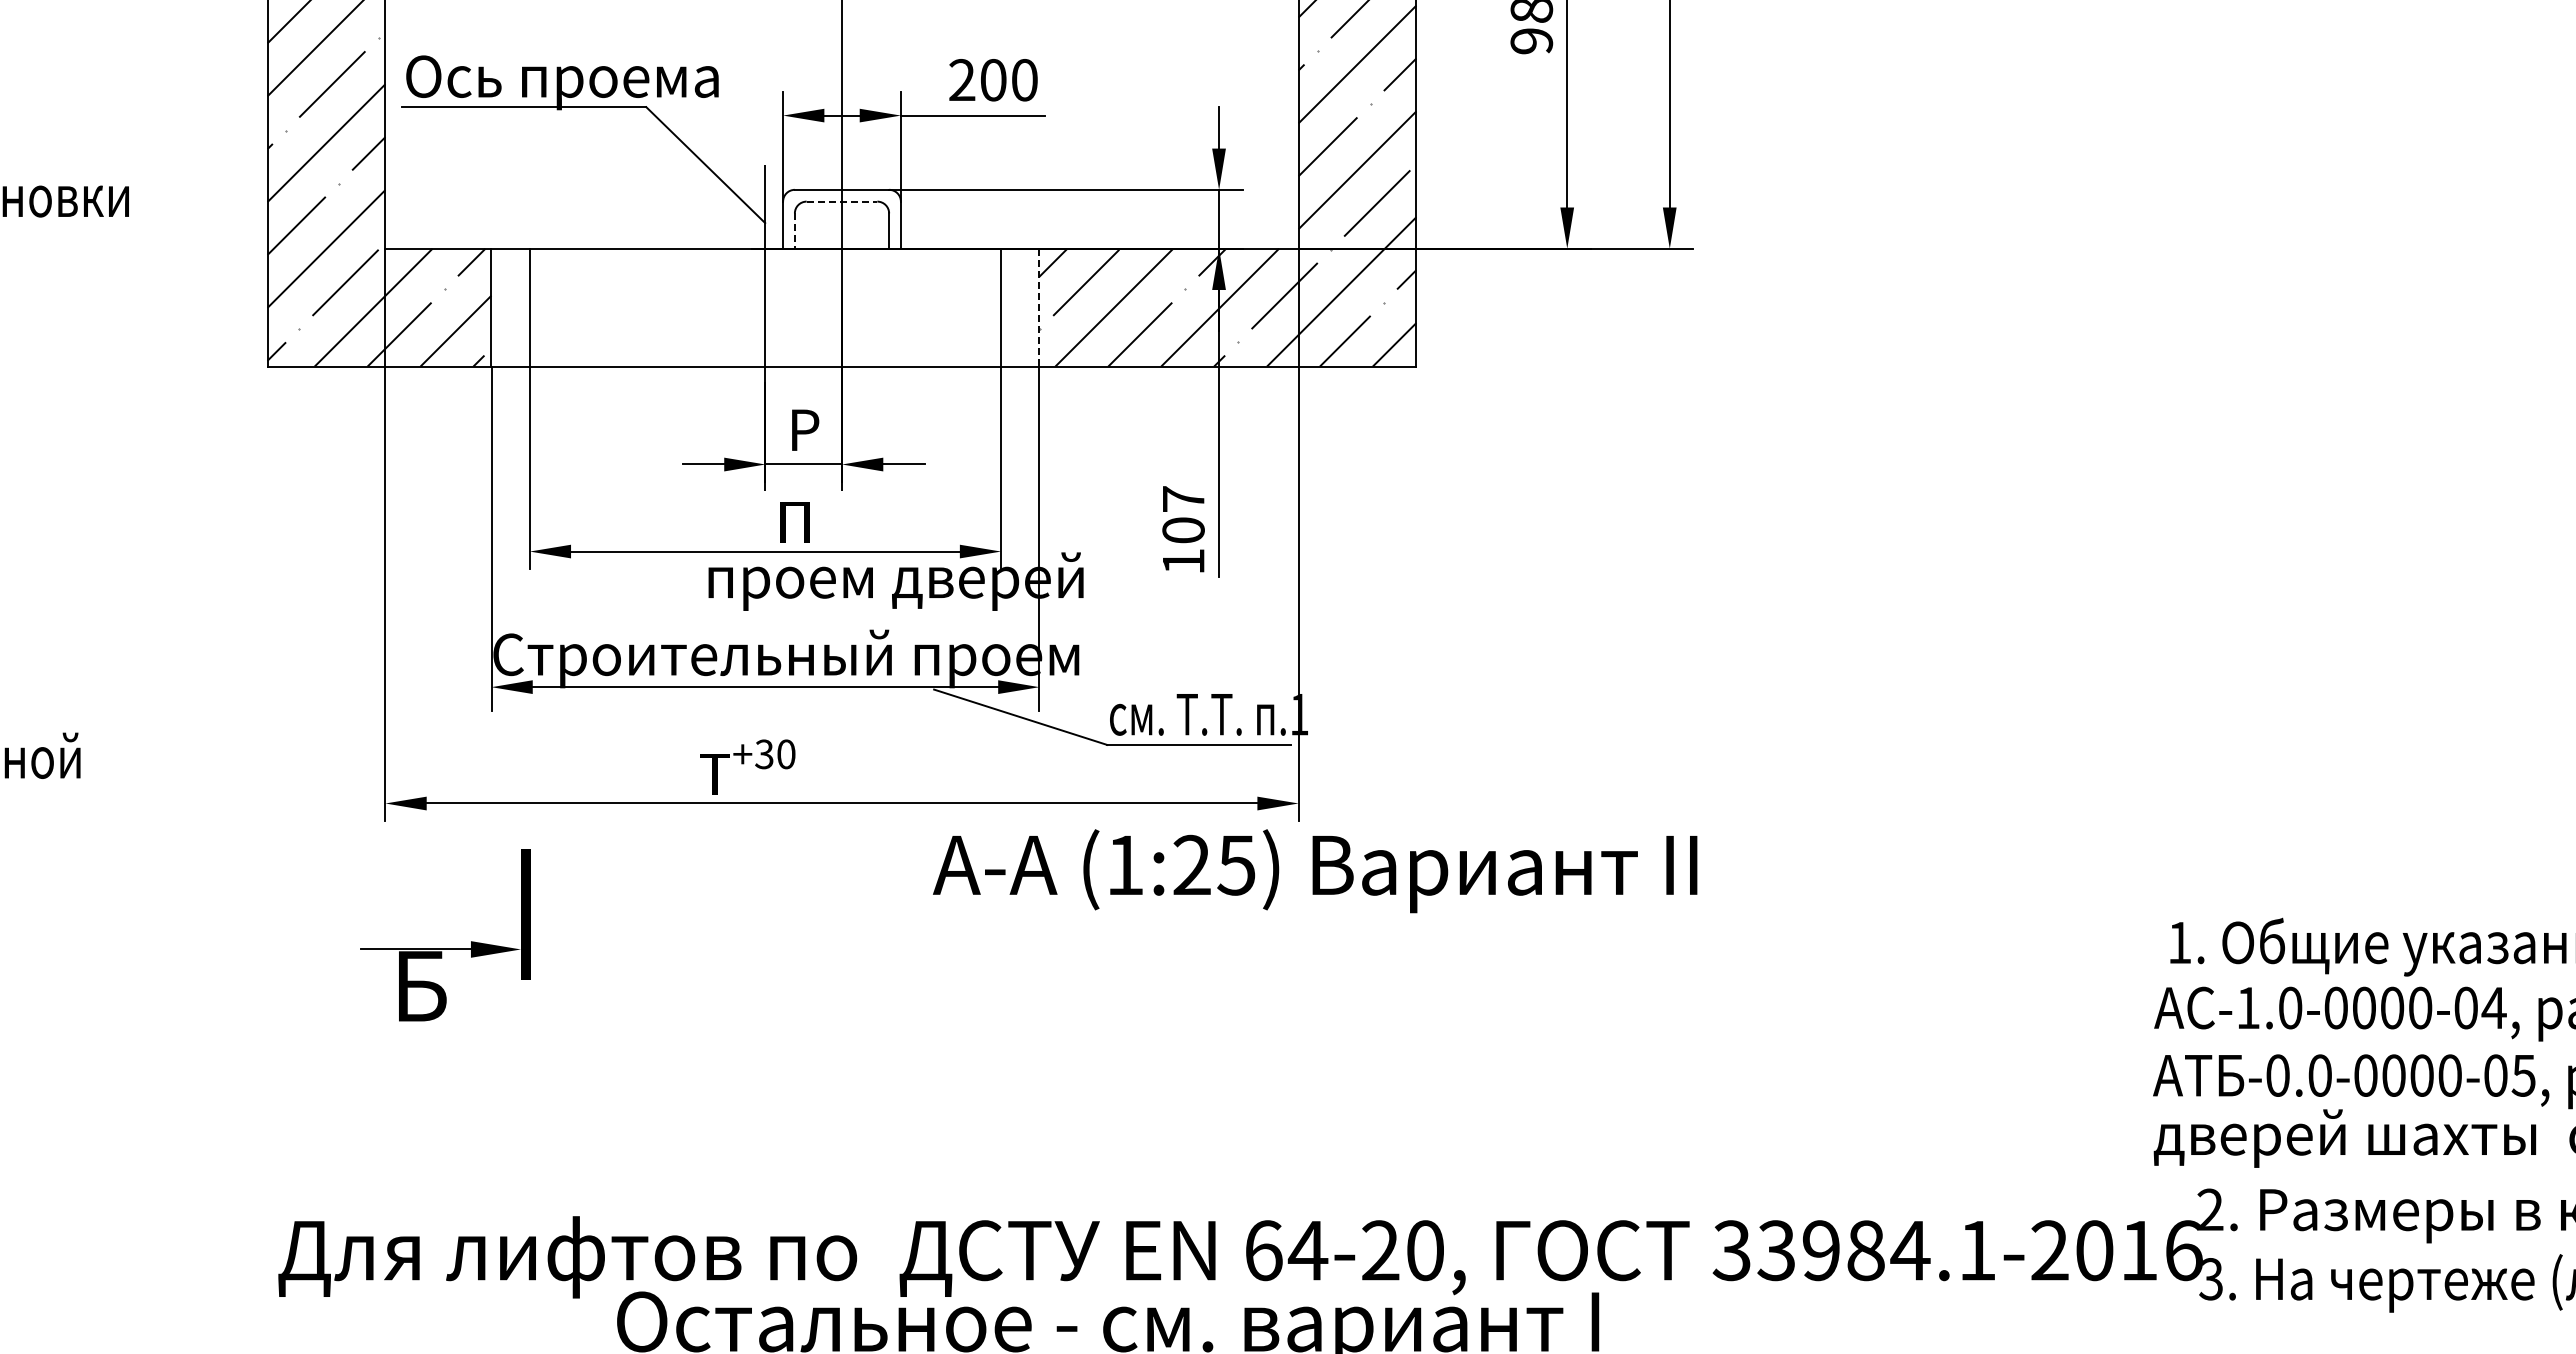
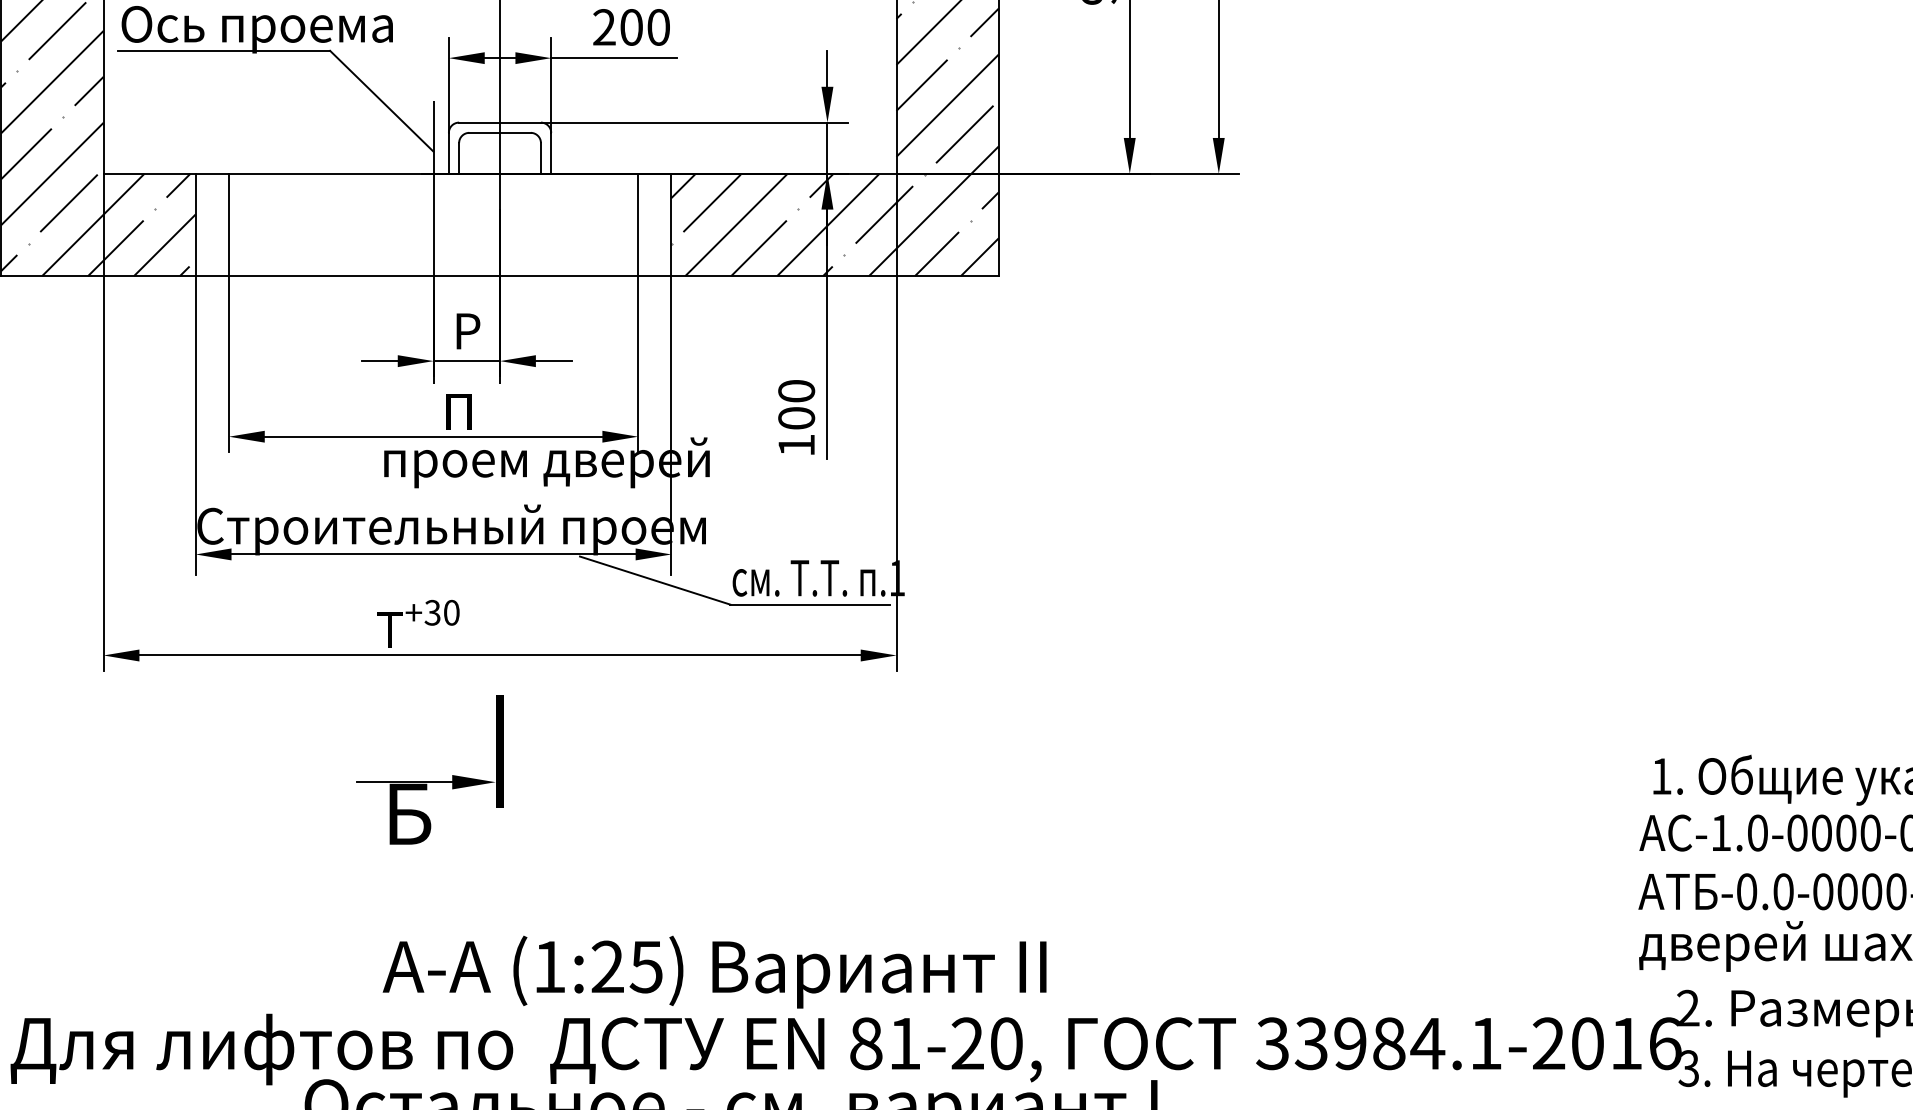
line: (842, 201) -> (500, 132), dashed -> solid
line: (794, 231) -> (458, 158), dashed -> solid
line: (1039, 307) -> (671, 224), dashed -> solid
text: (1183, 498) -> (796, 390), 107 -> 100
text: (1315, 871) -> (714, 972), moved
part: (445, 948) -> (430, 781), moved
text: (1286, 1250) -> (886, 1043), 64-20, -> 81-20,

